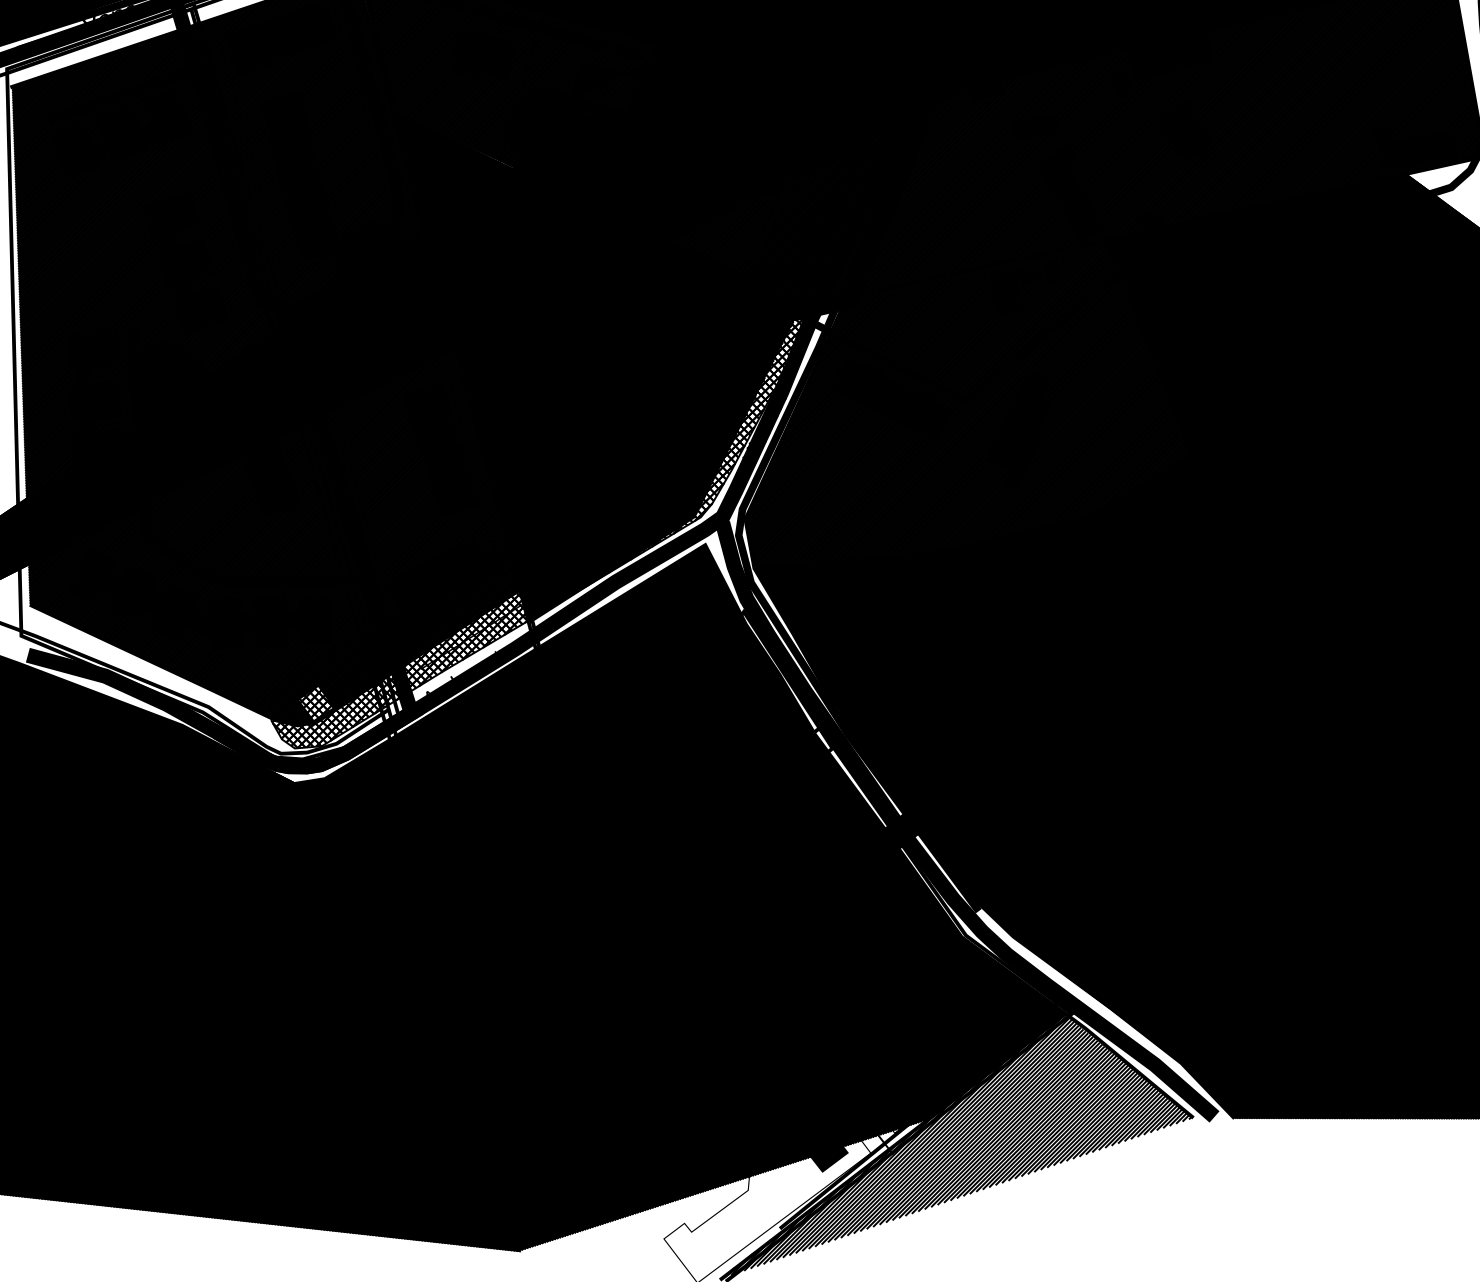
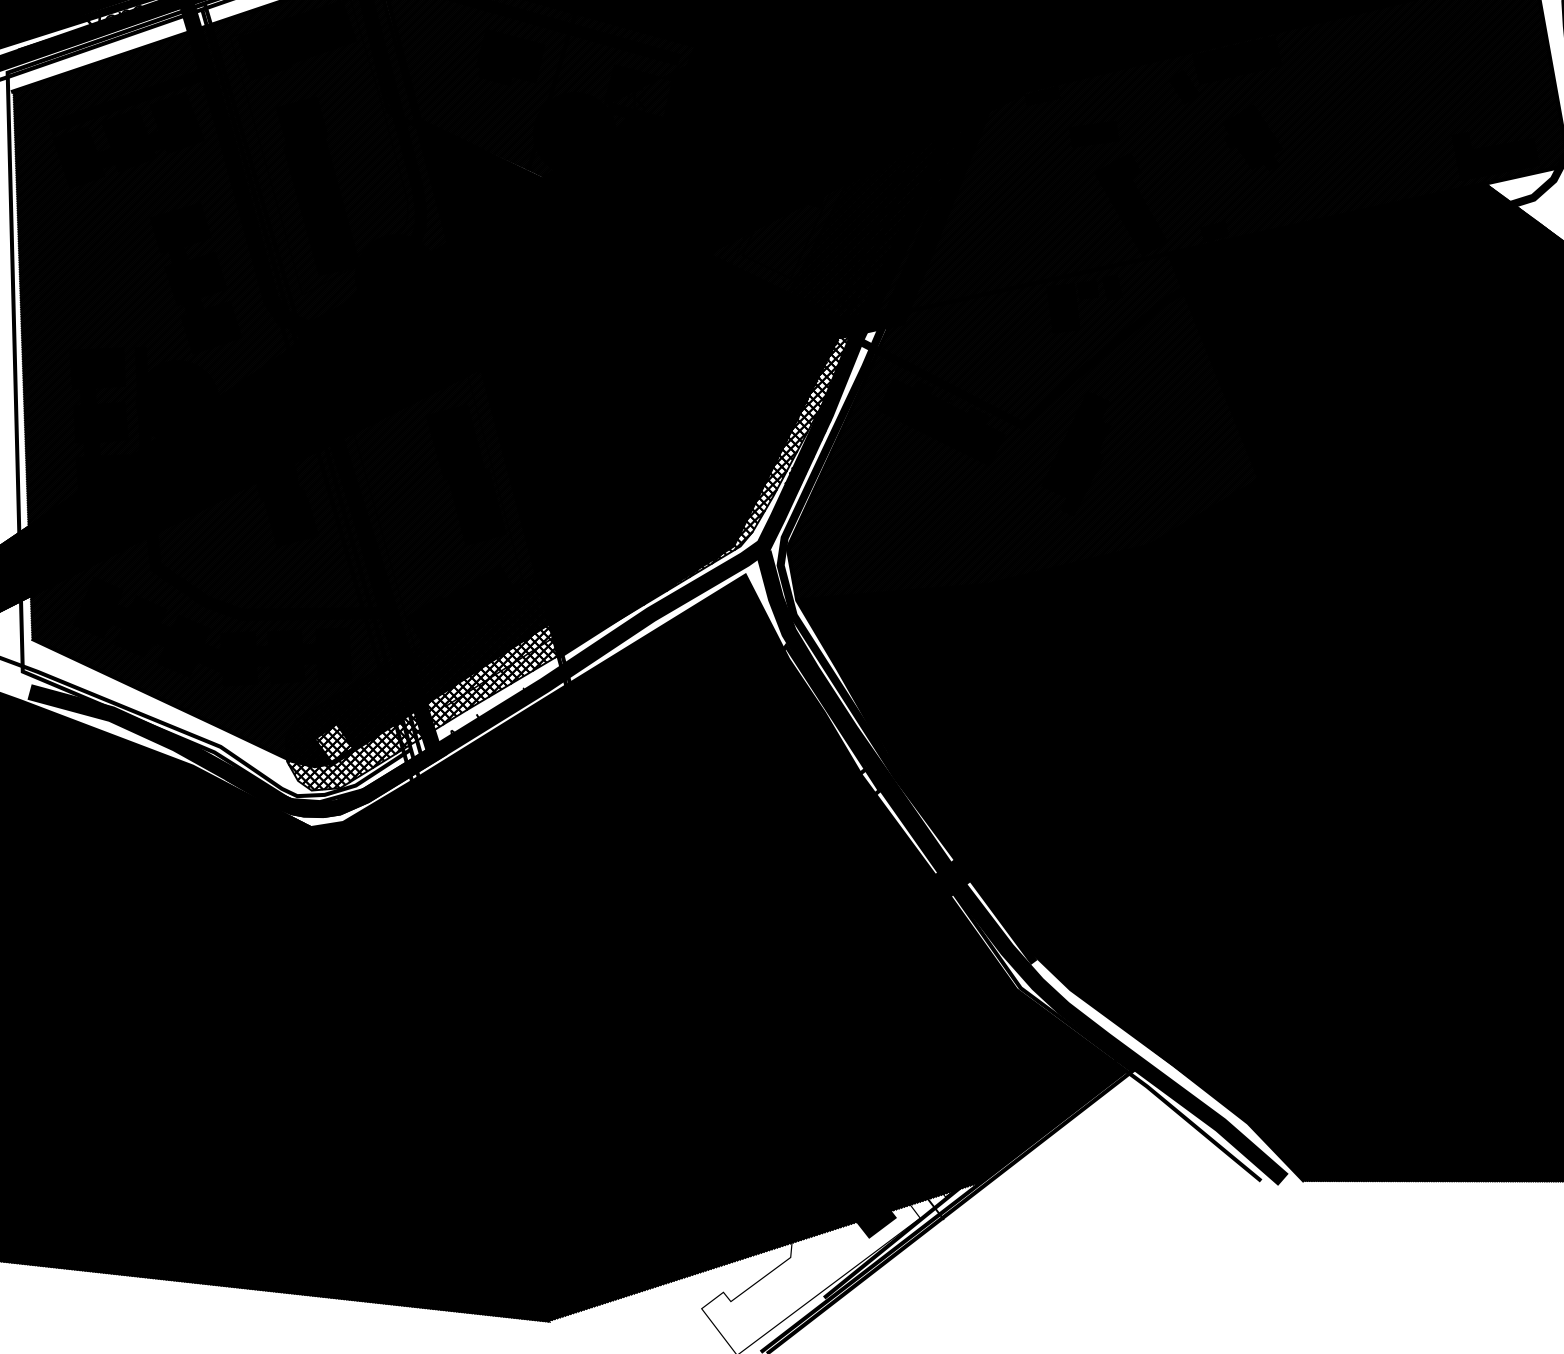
hatch: (958, 1146) -> (1012, 1211), removed

